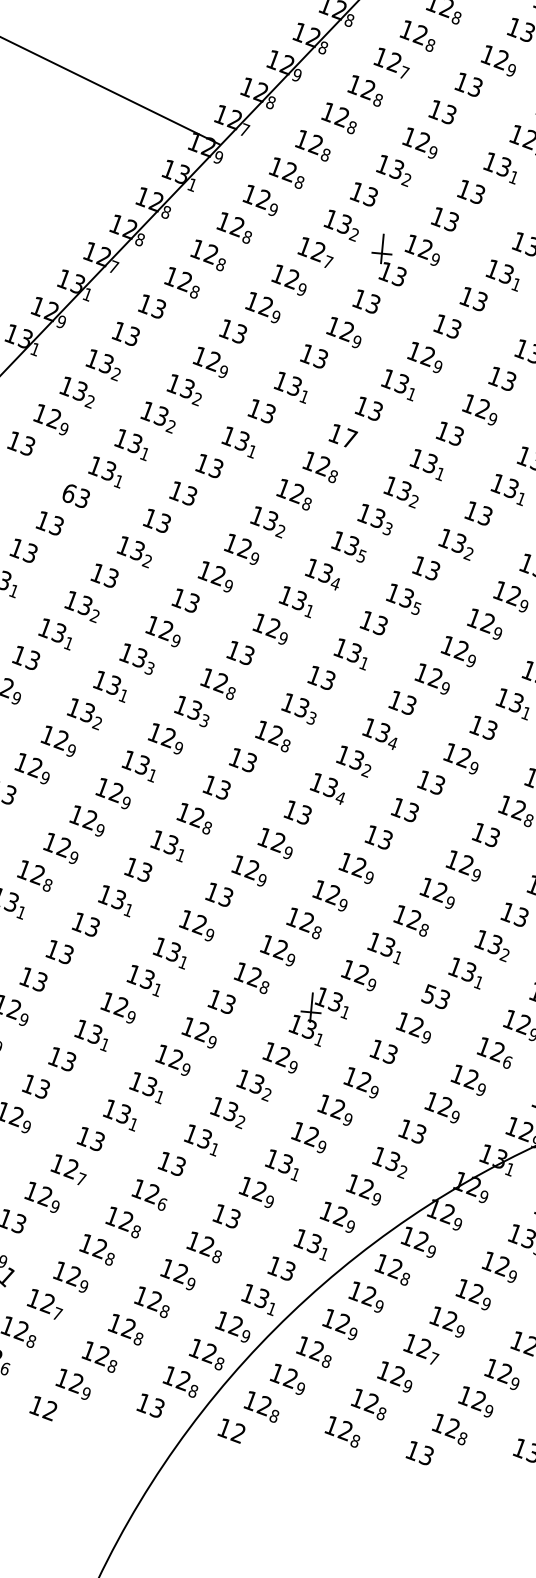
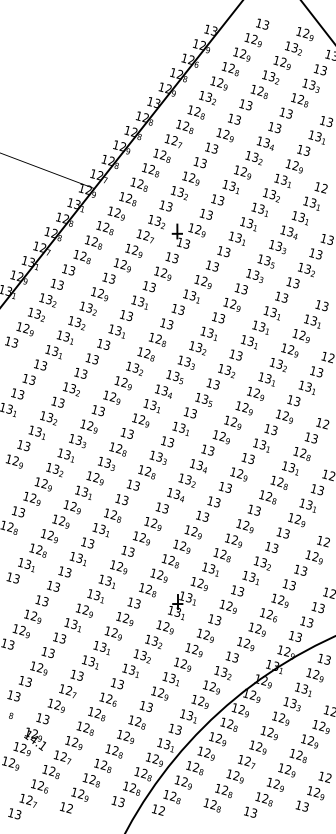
text: (348, 437) -> (169, 324), 17 -> 13
text: (70, 492) -> (37, 363), 63 -> 13
text: (428, 993) -> (233, 589), 53 -> 13

